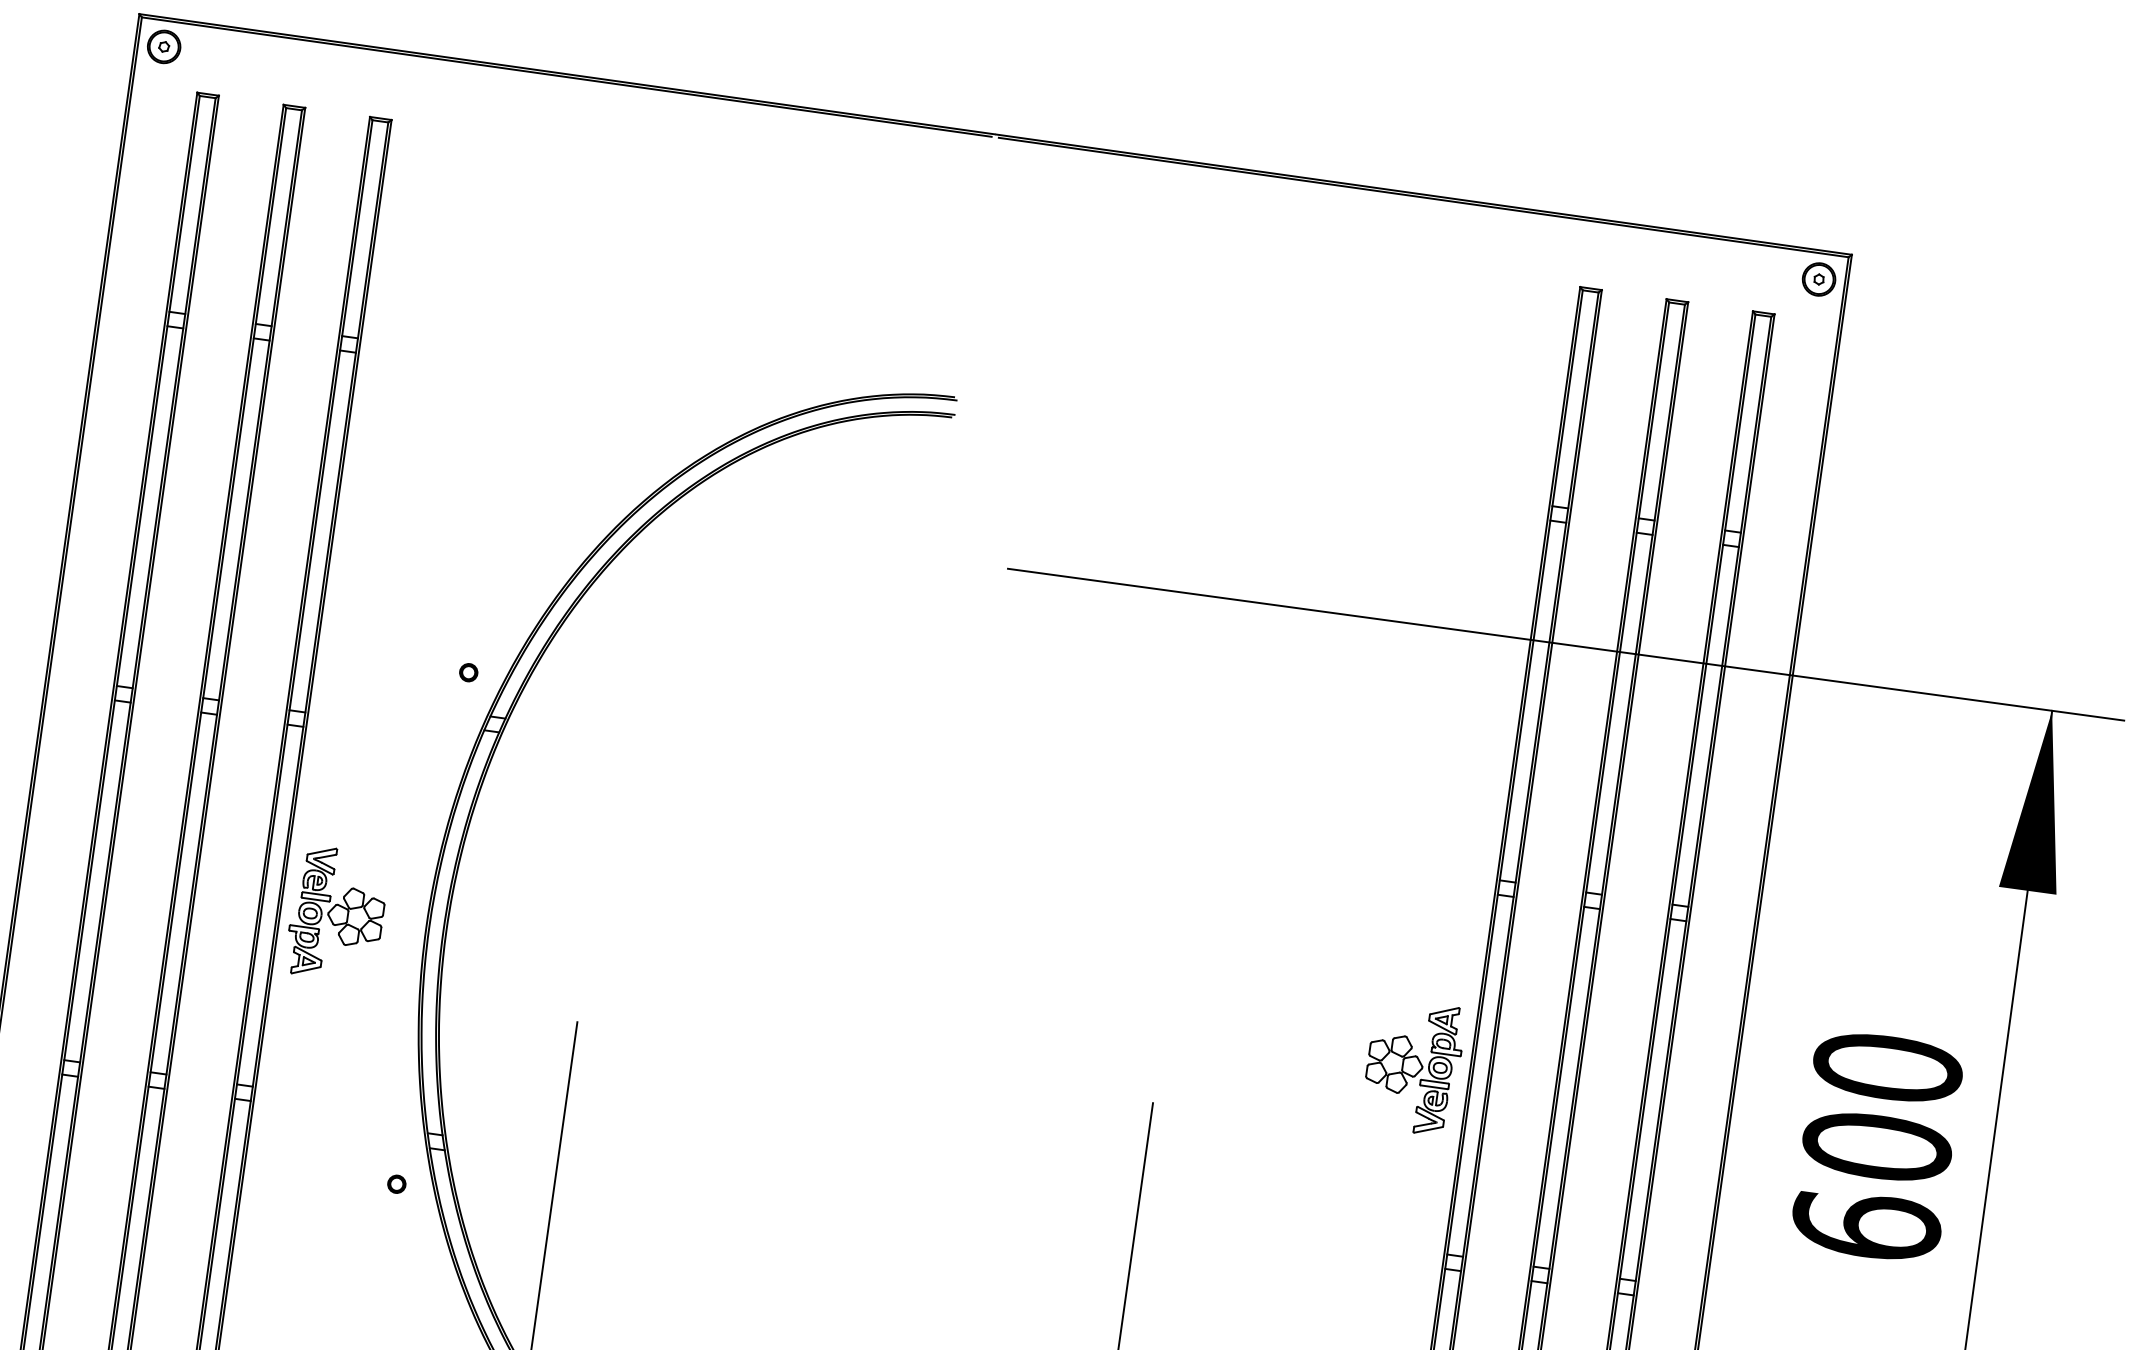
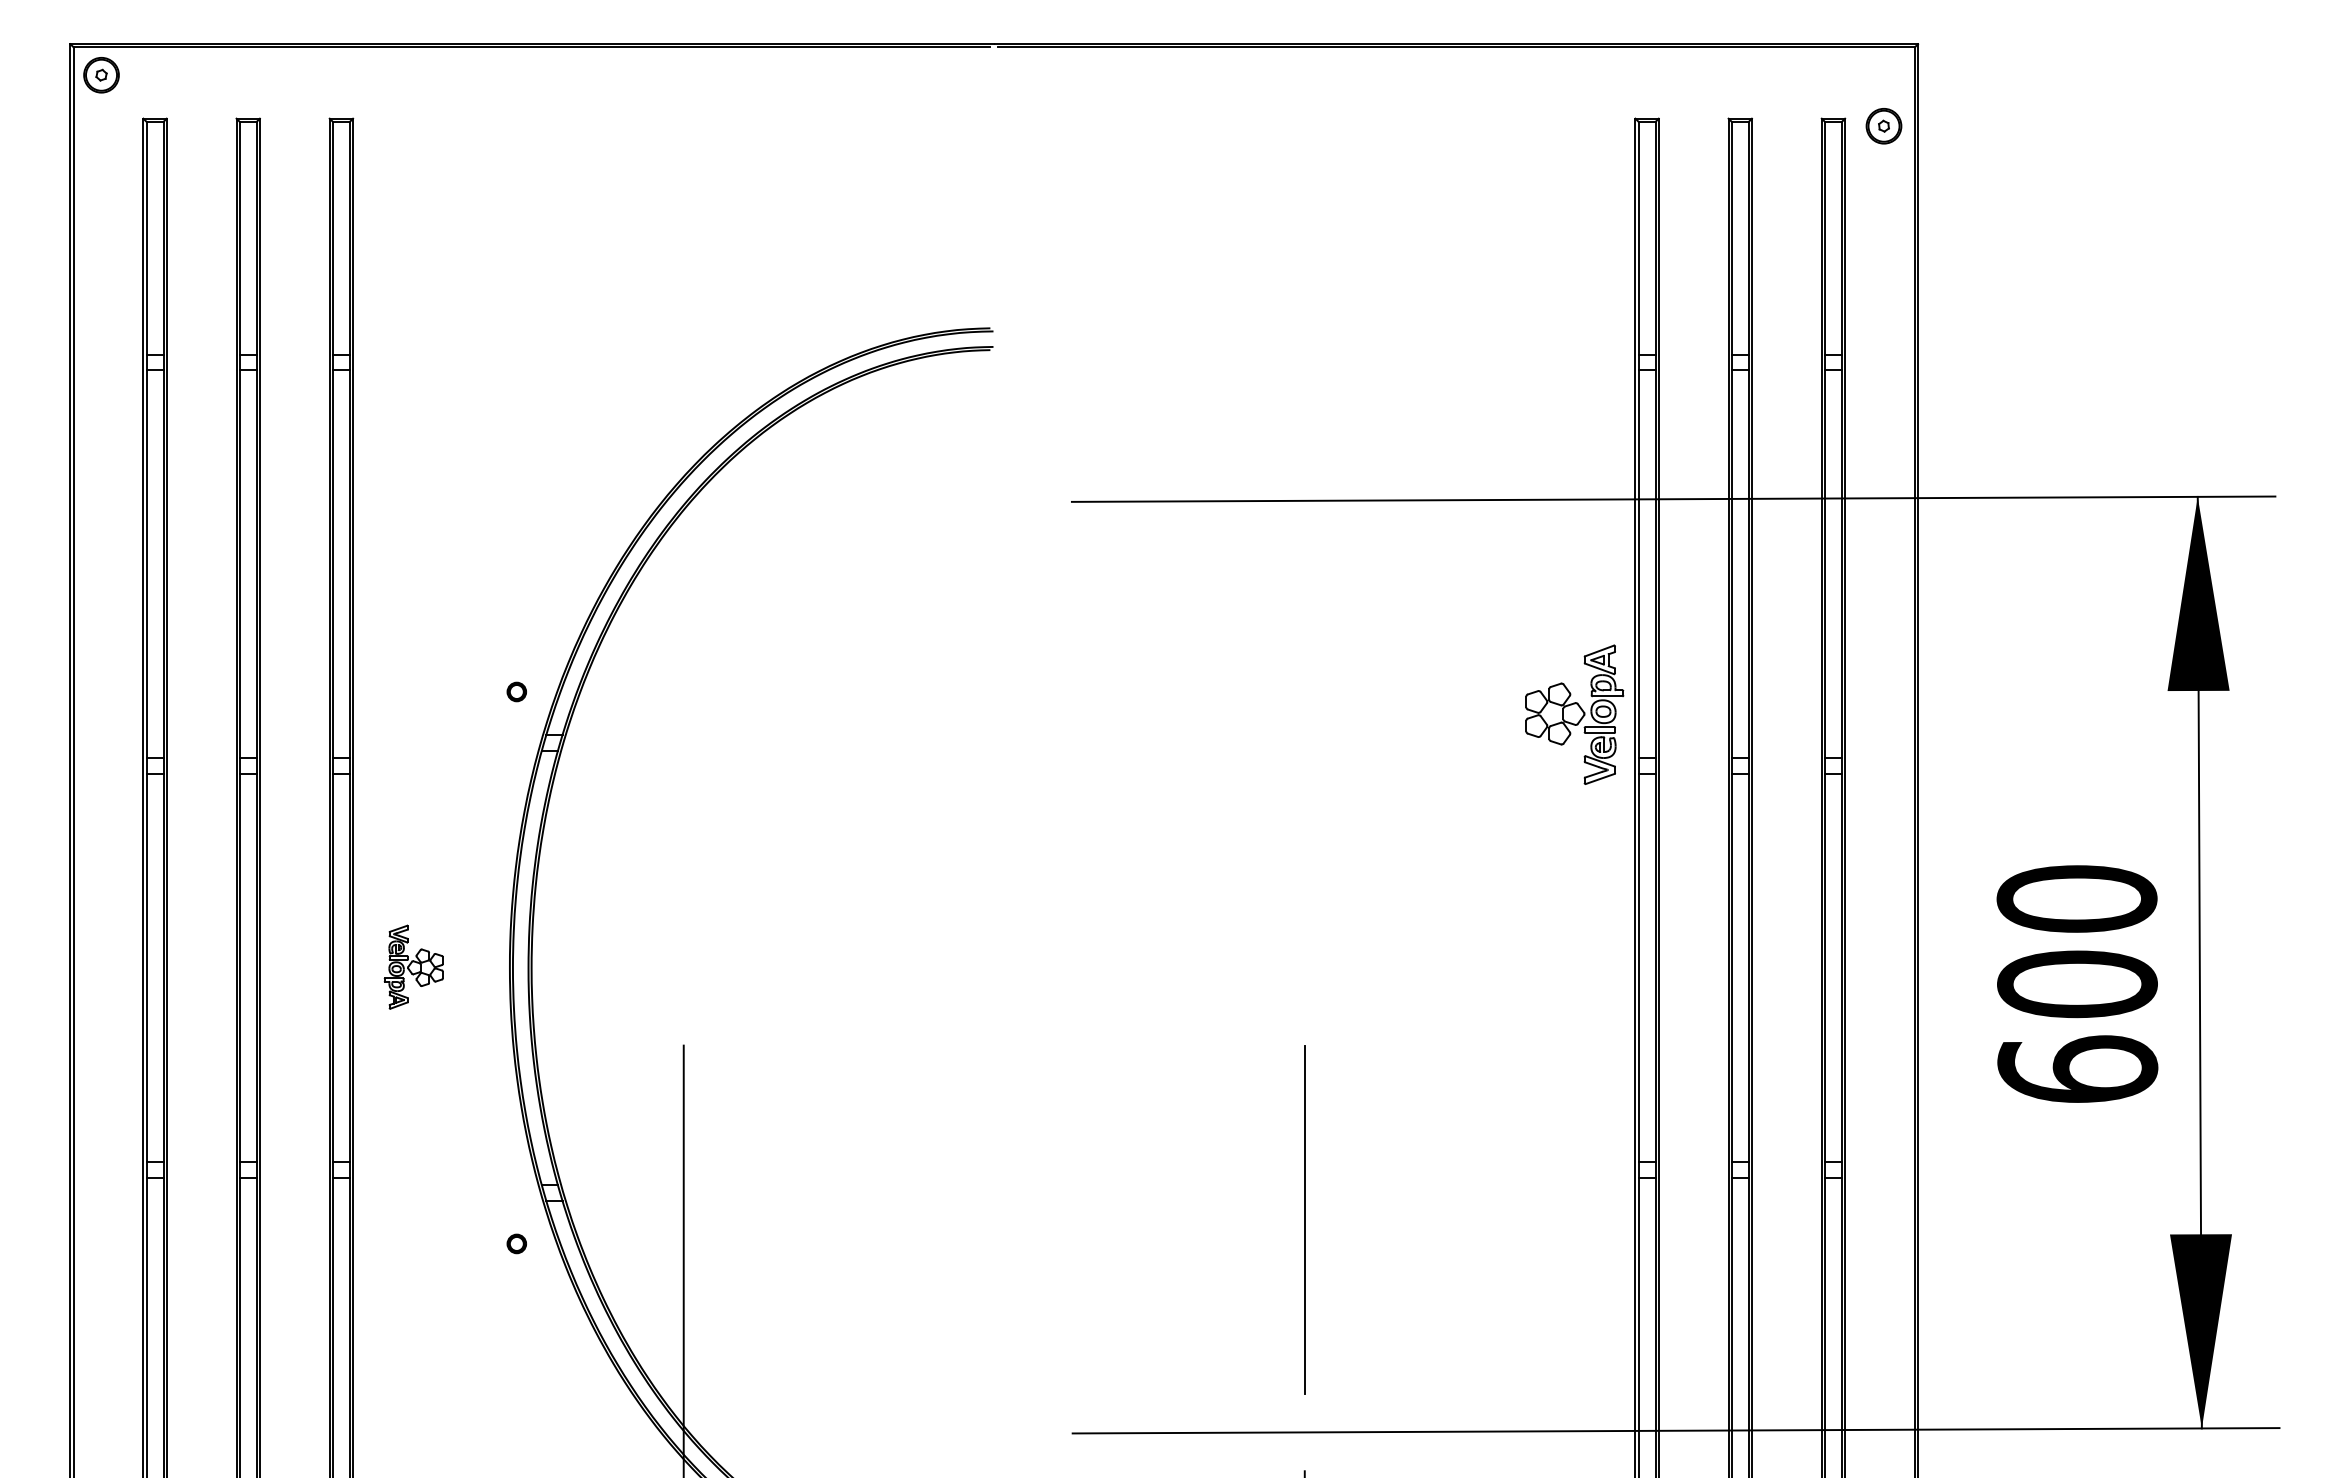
part: (1818, 279) -> (1883, 126), moved
part: (337, 914) -> (413, 967), size x0.6
part: (1413, 1066) -> (1574, 714), moved

